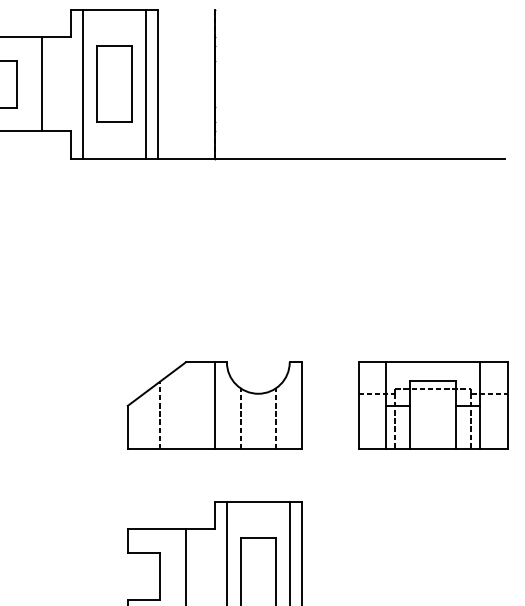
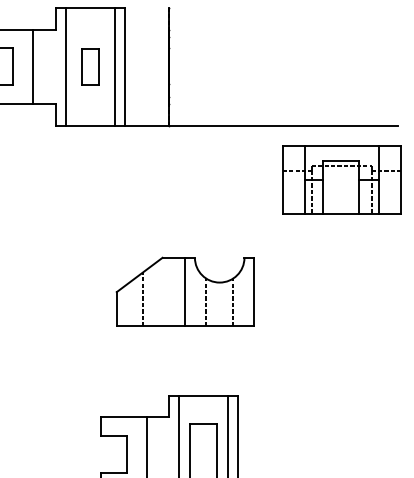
part: (114, 84) -> (90, 66), size x0.6
part: (213, 405) -> (184, 291), moved
part: (433, 405) -> (341, 179), moved

